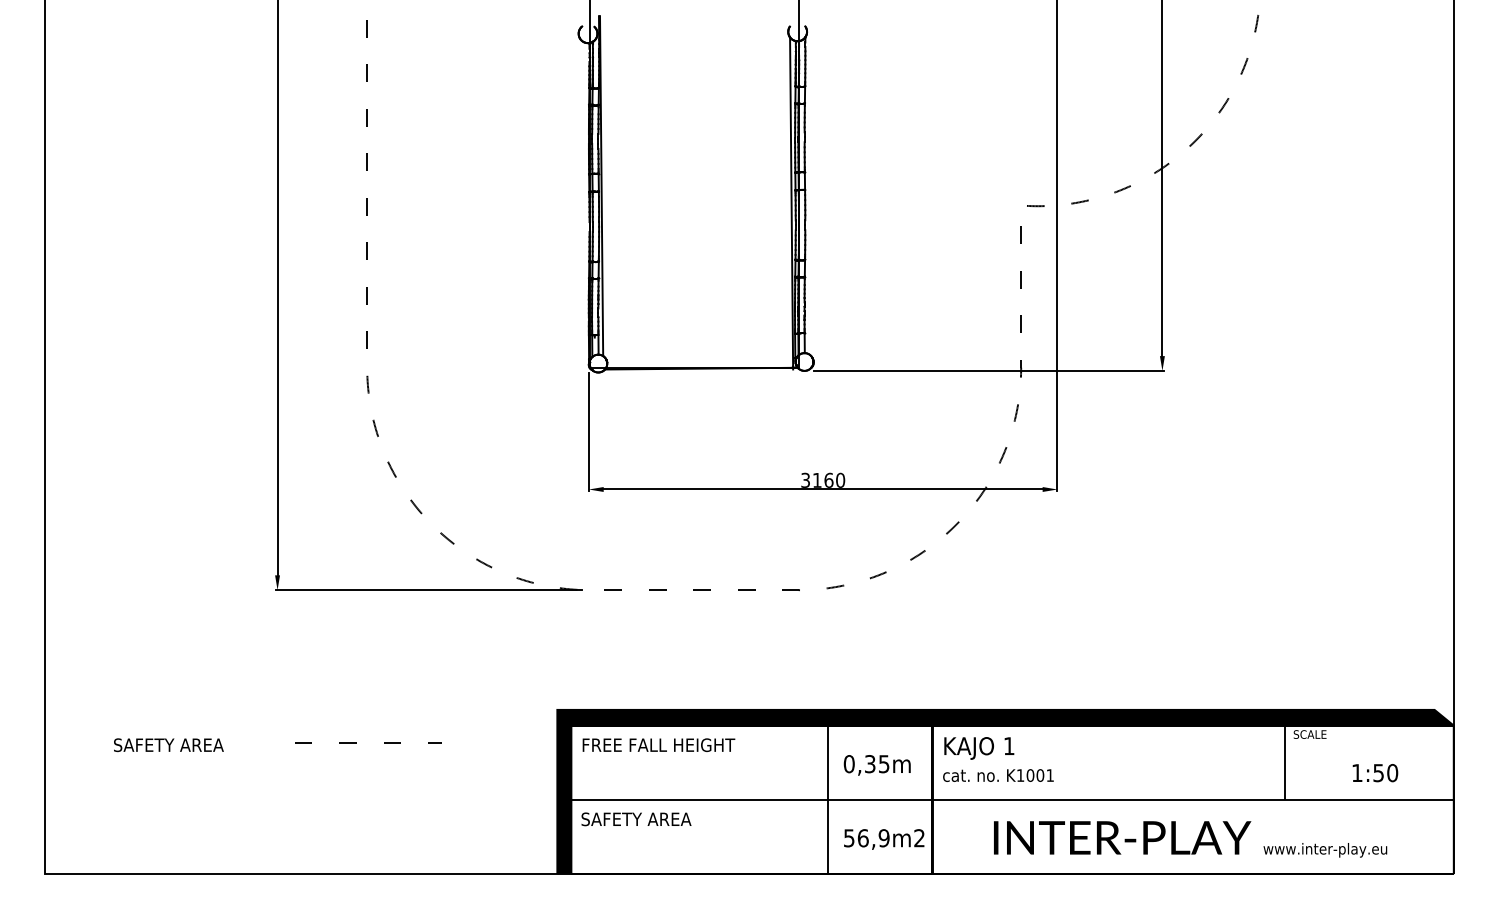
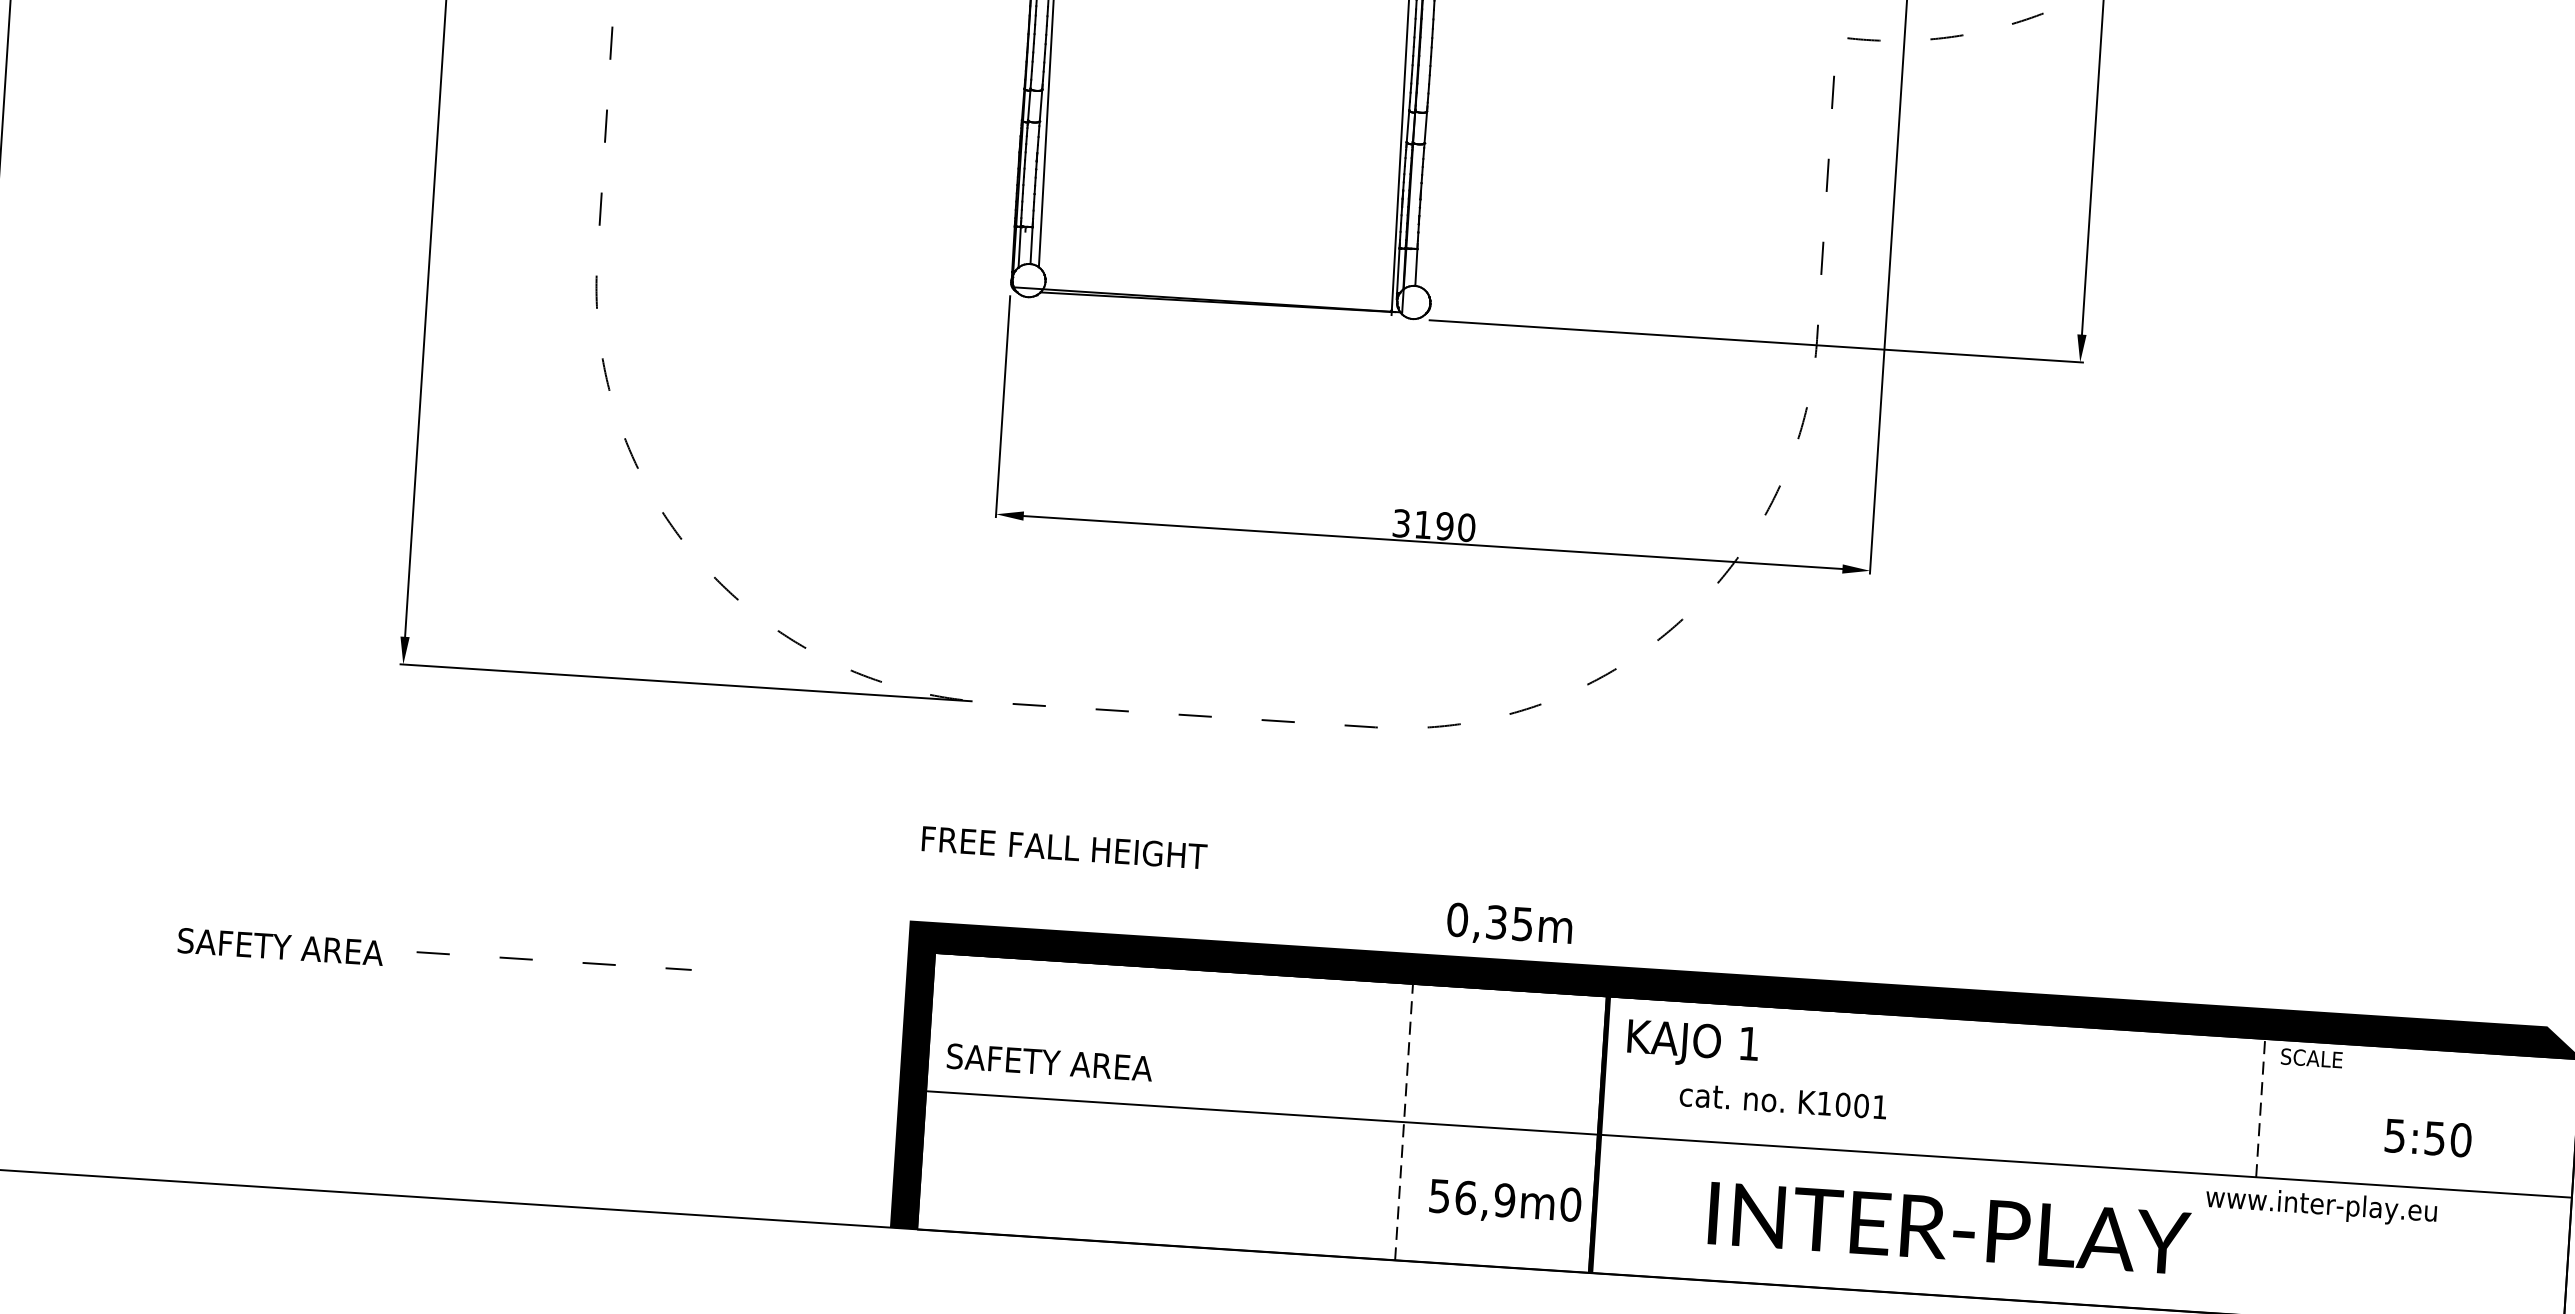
text: (828, 479) -> (1444, 524), 3160 -> 3190
text: (658, 744) -> (1063, 846), moved
text: (168, 745) -> (279, 947), moved
line: (1284, 762) -> (2260, 1107), solid -> dashed
text: (876, 765) -> (1508, 925), moved
text: (1357, 773) -> (2395, 1136), 1:50 -> 5:50
text: (998, 775) -> (1783, 1100), moved
line: (827, 799) -> (1403, 1121), solid -> dashed
text: (636, 819) -> (1049, 1062), moved
text: (919, 838) -> (1570, 1205), 56,9m2 -> 56,9m0
text: (1325, 850) -> (2321, 1206), moved

